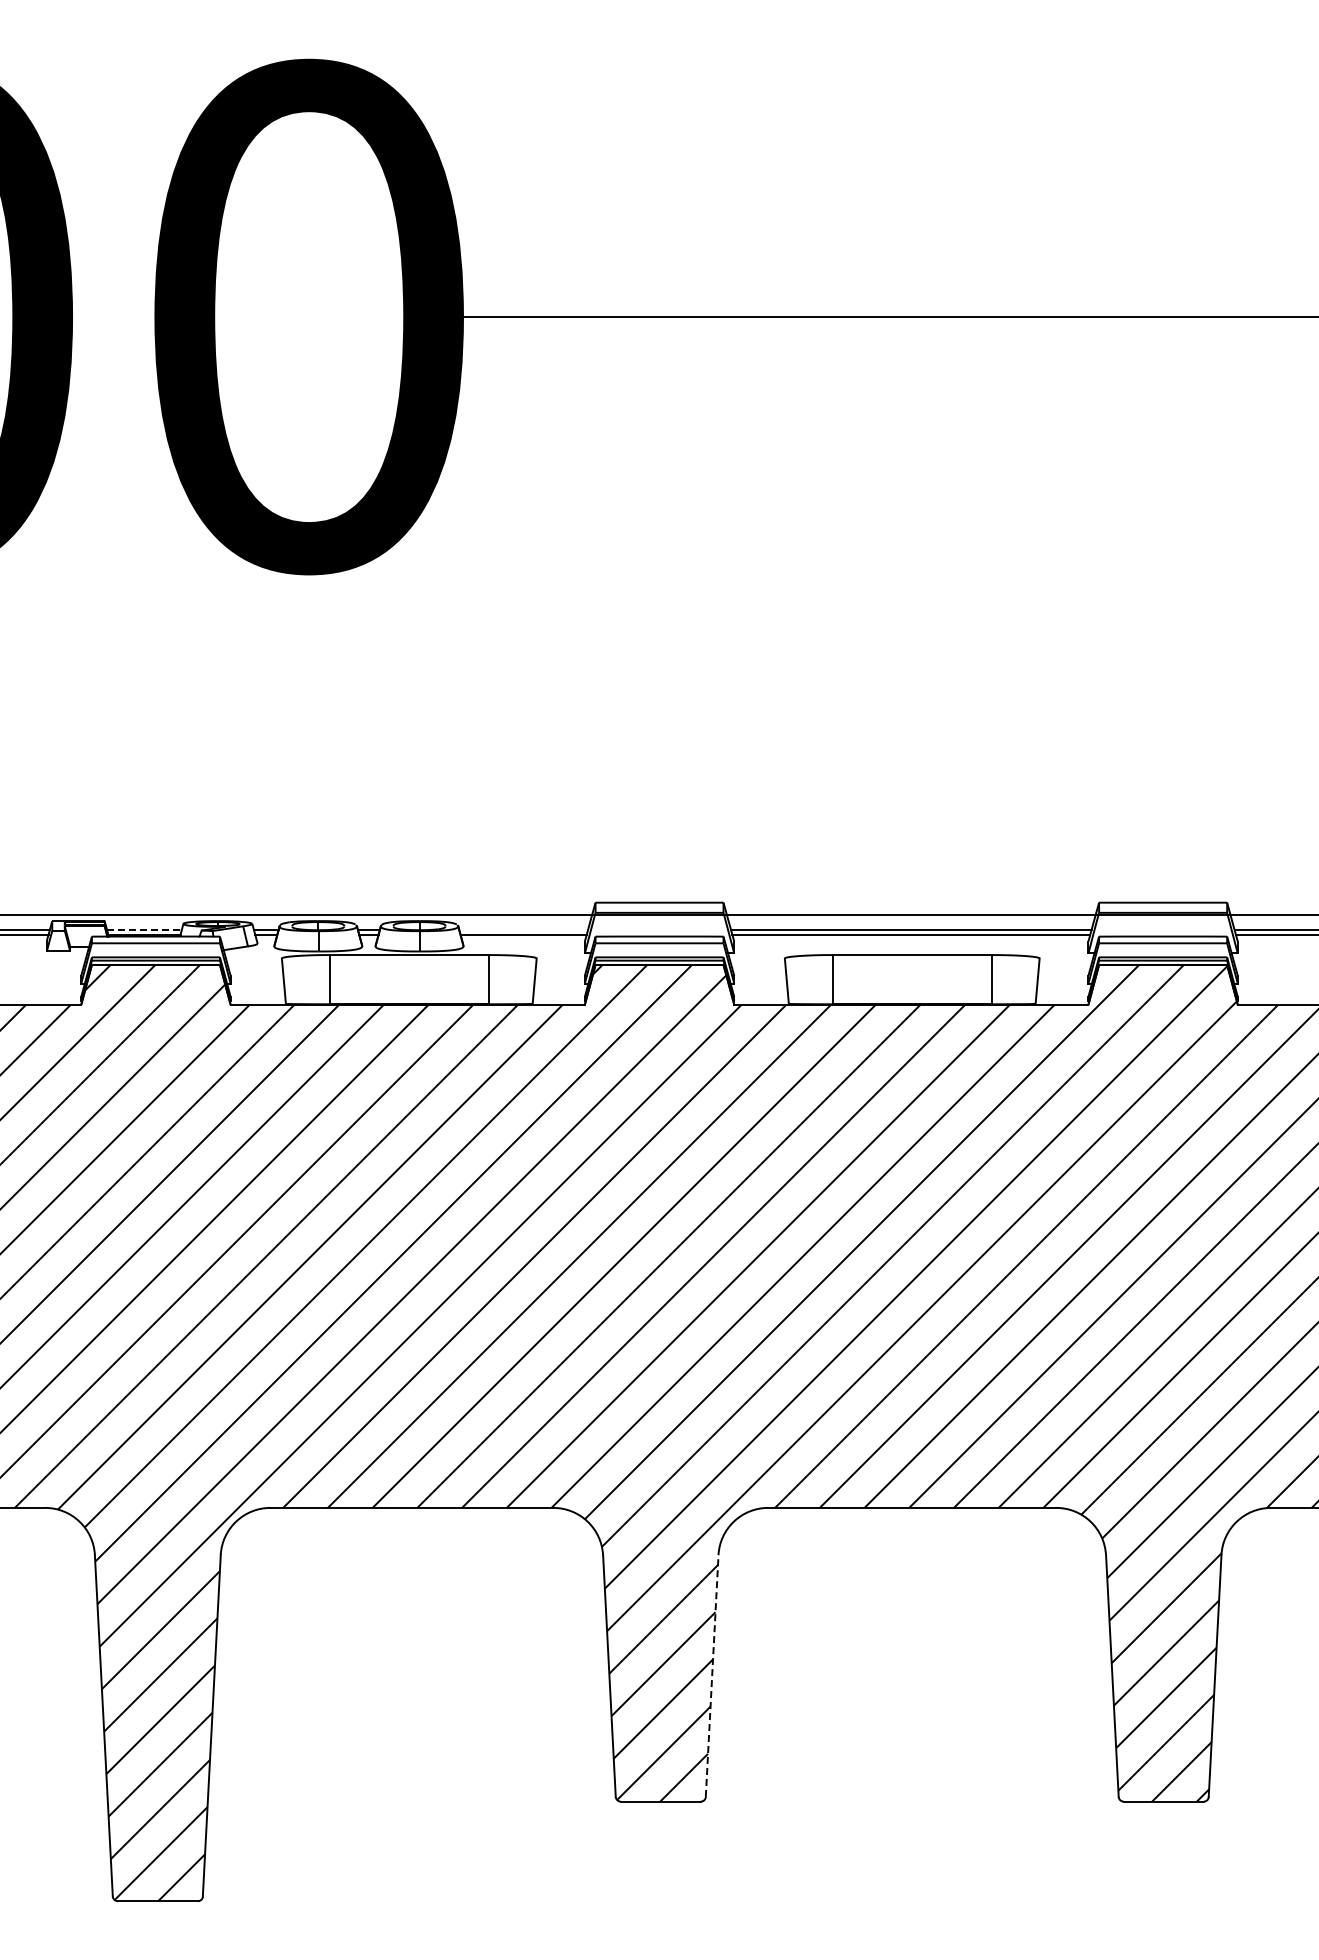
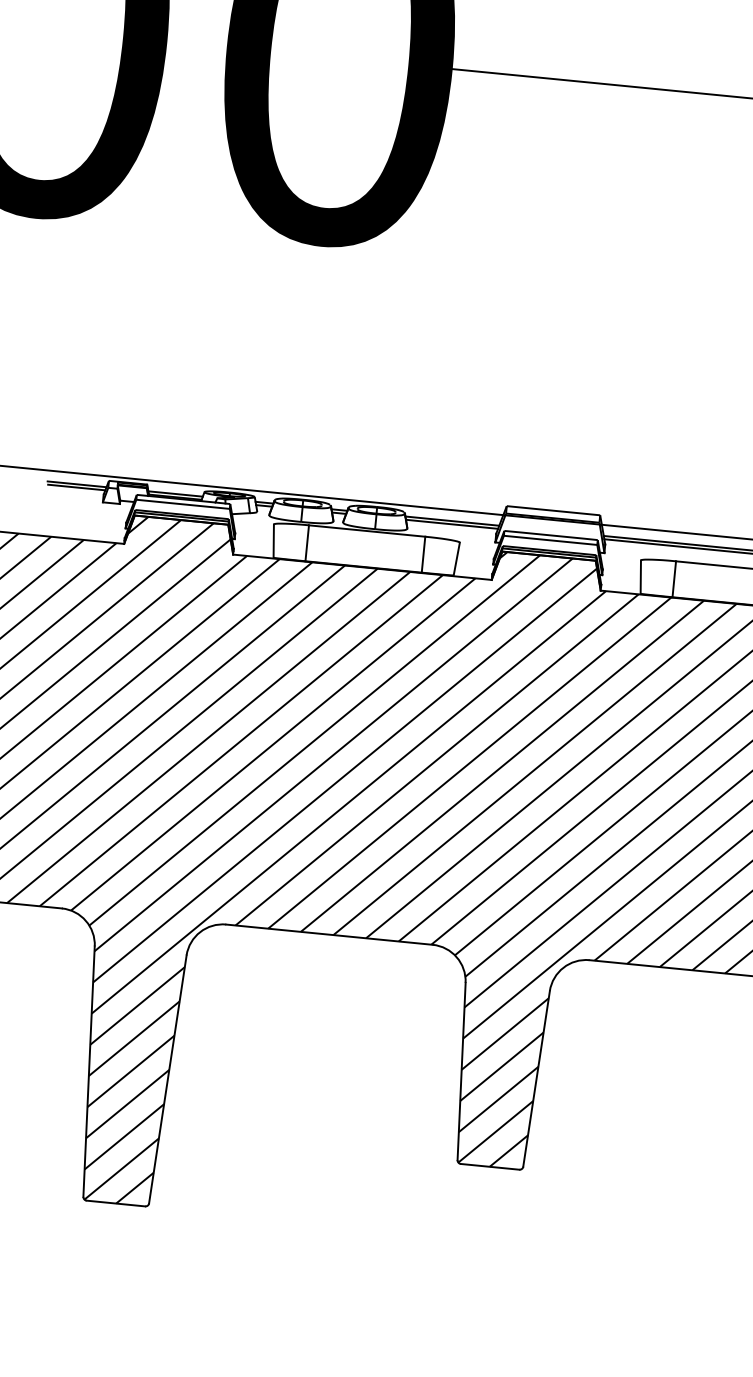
line: (144, 930) -> (175, 494), dashed -> solid
line: (523, 930) -> (452, 521), added
line: (712, 1675) -> (536, 1078), dashed -> solid

